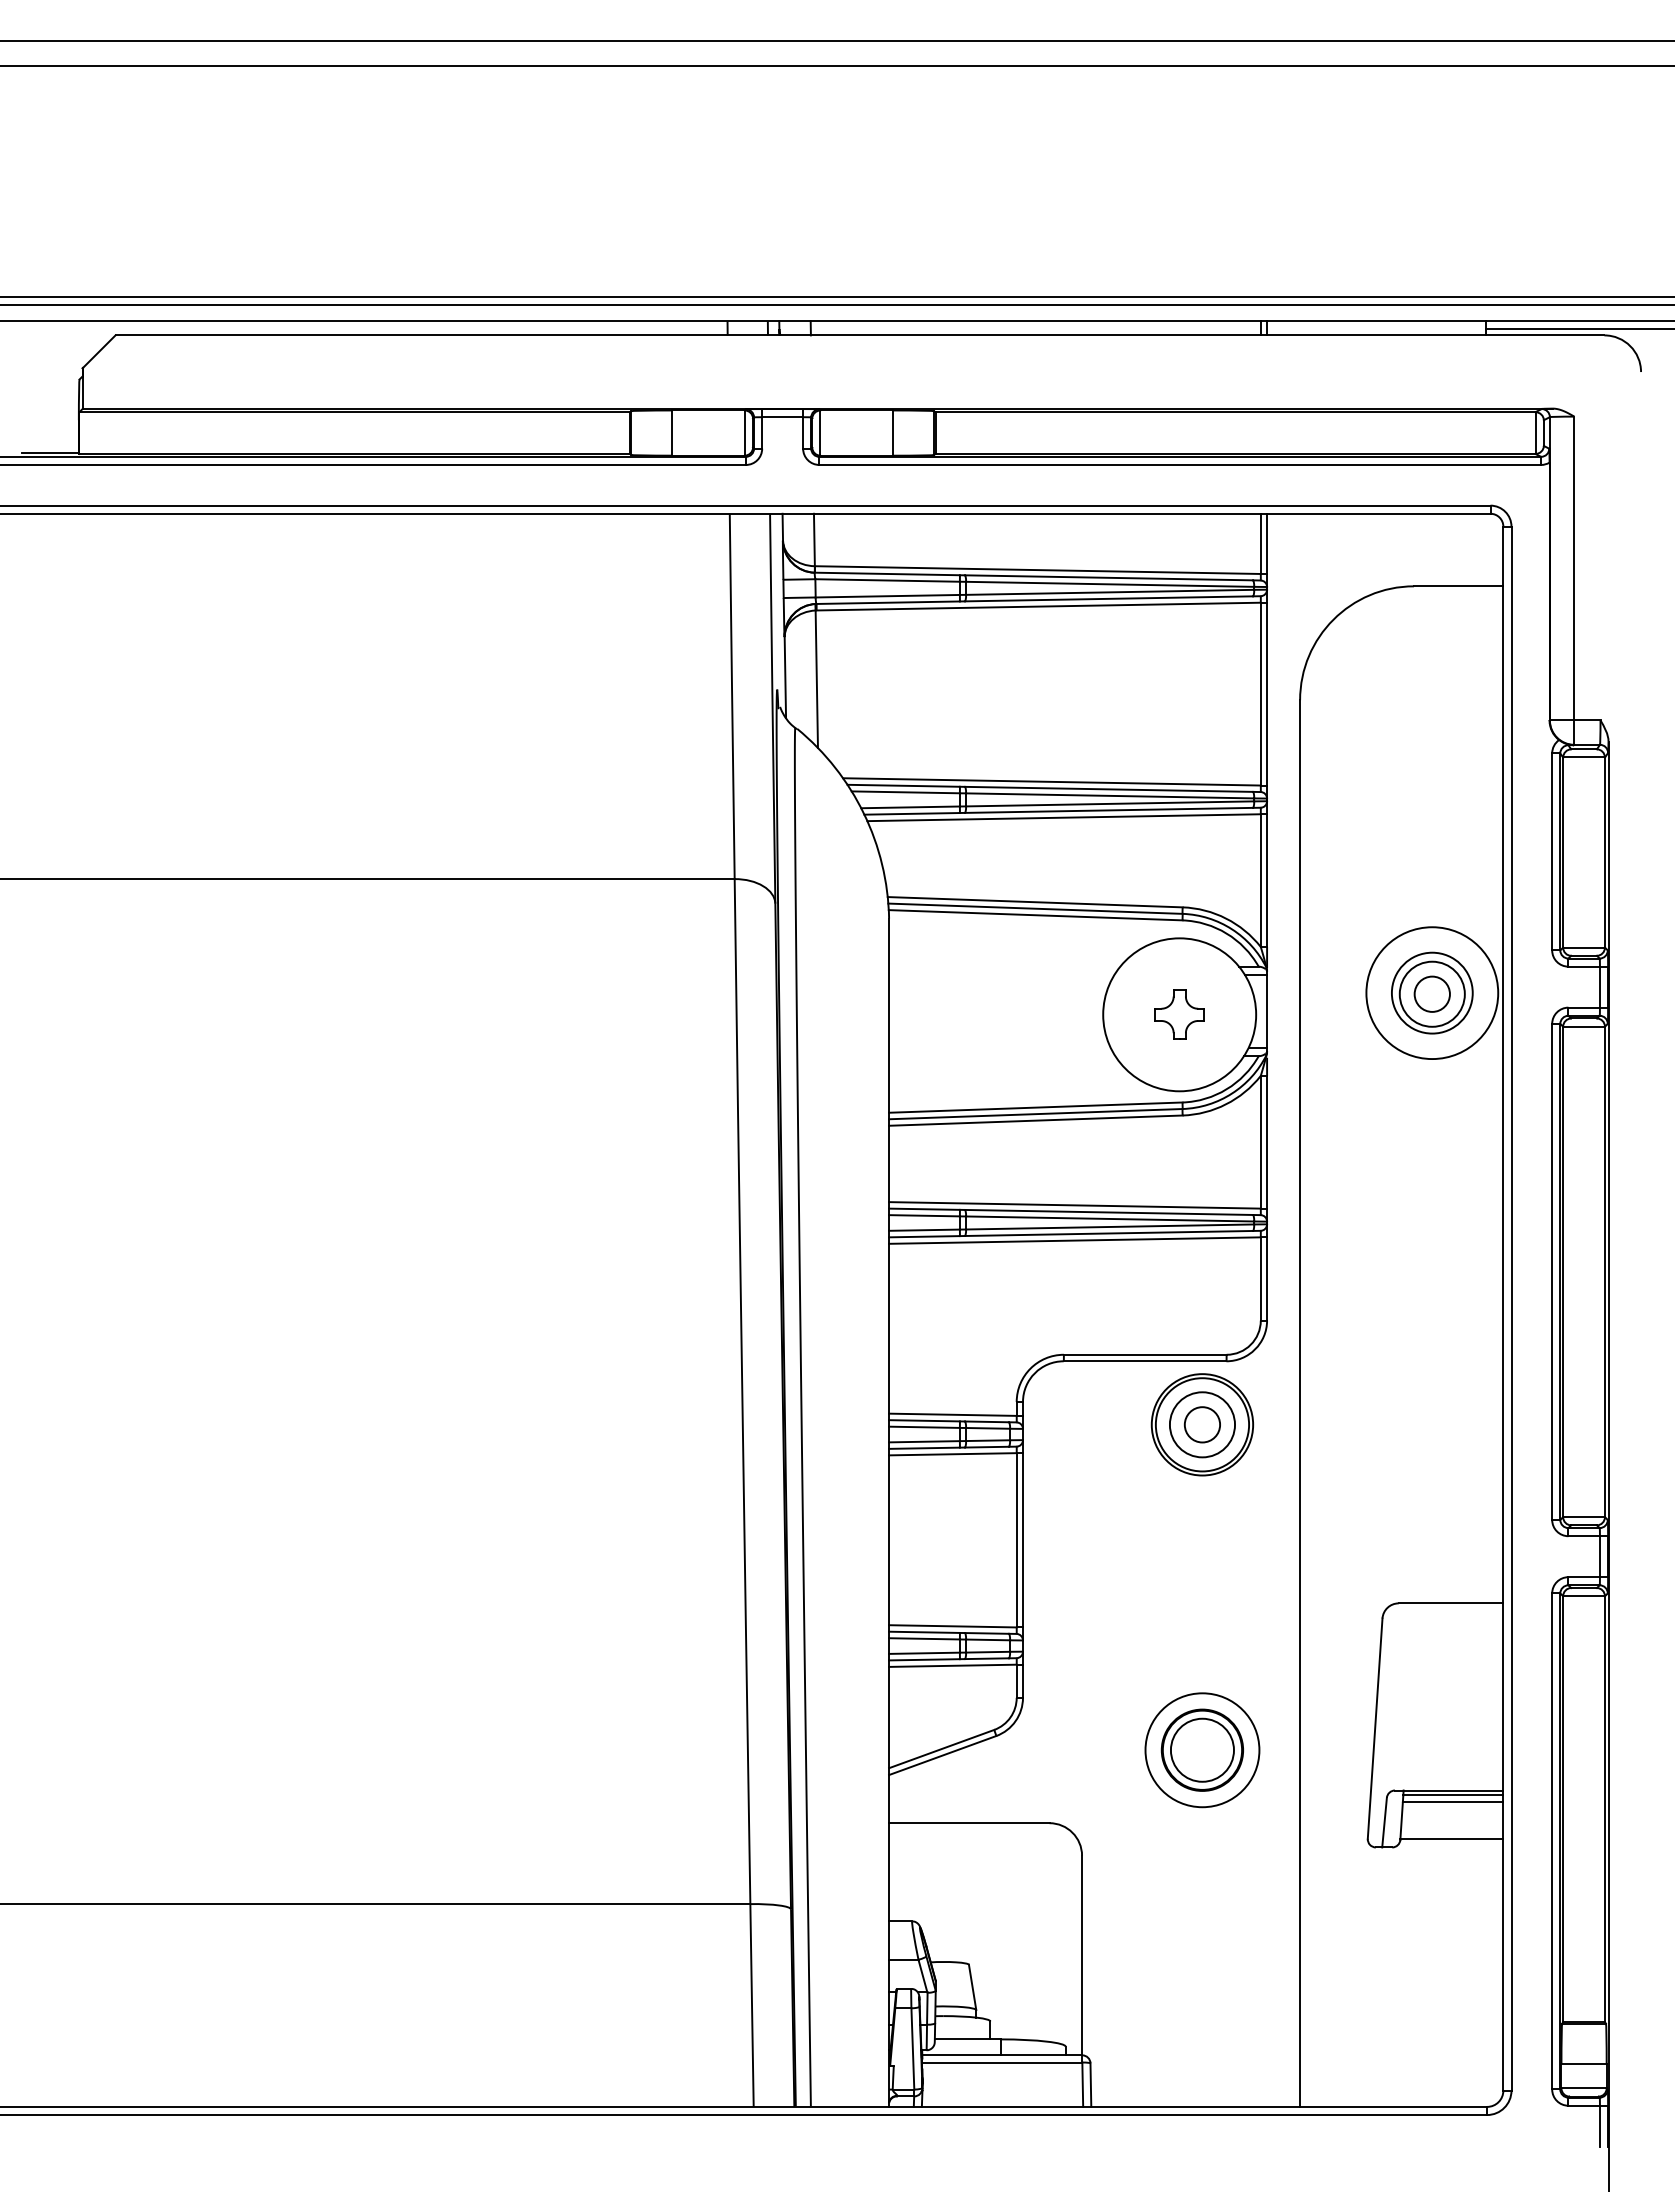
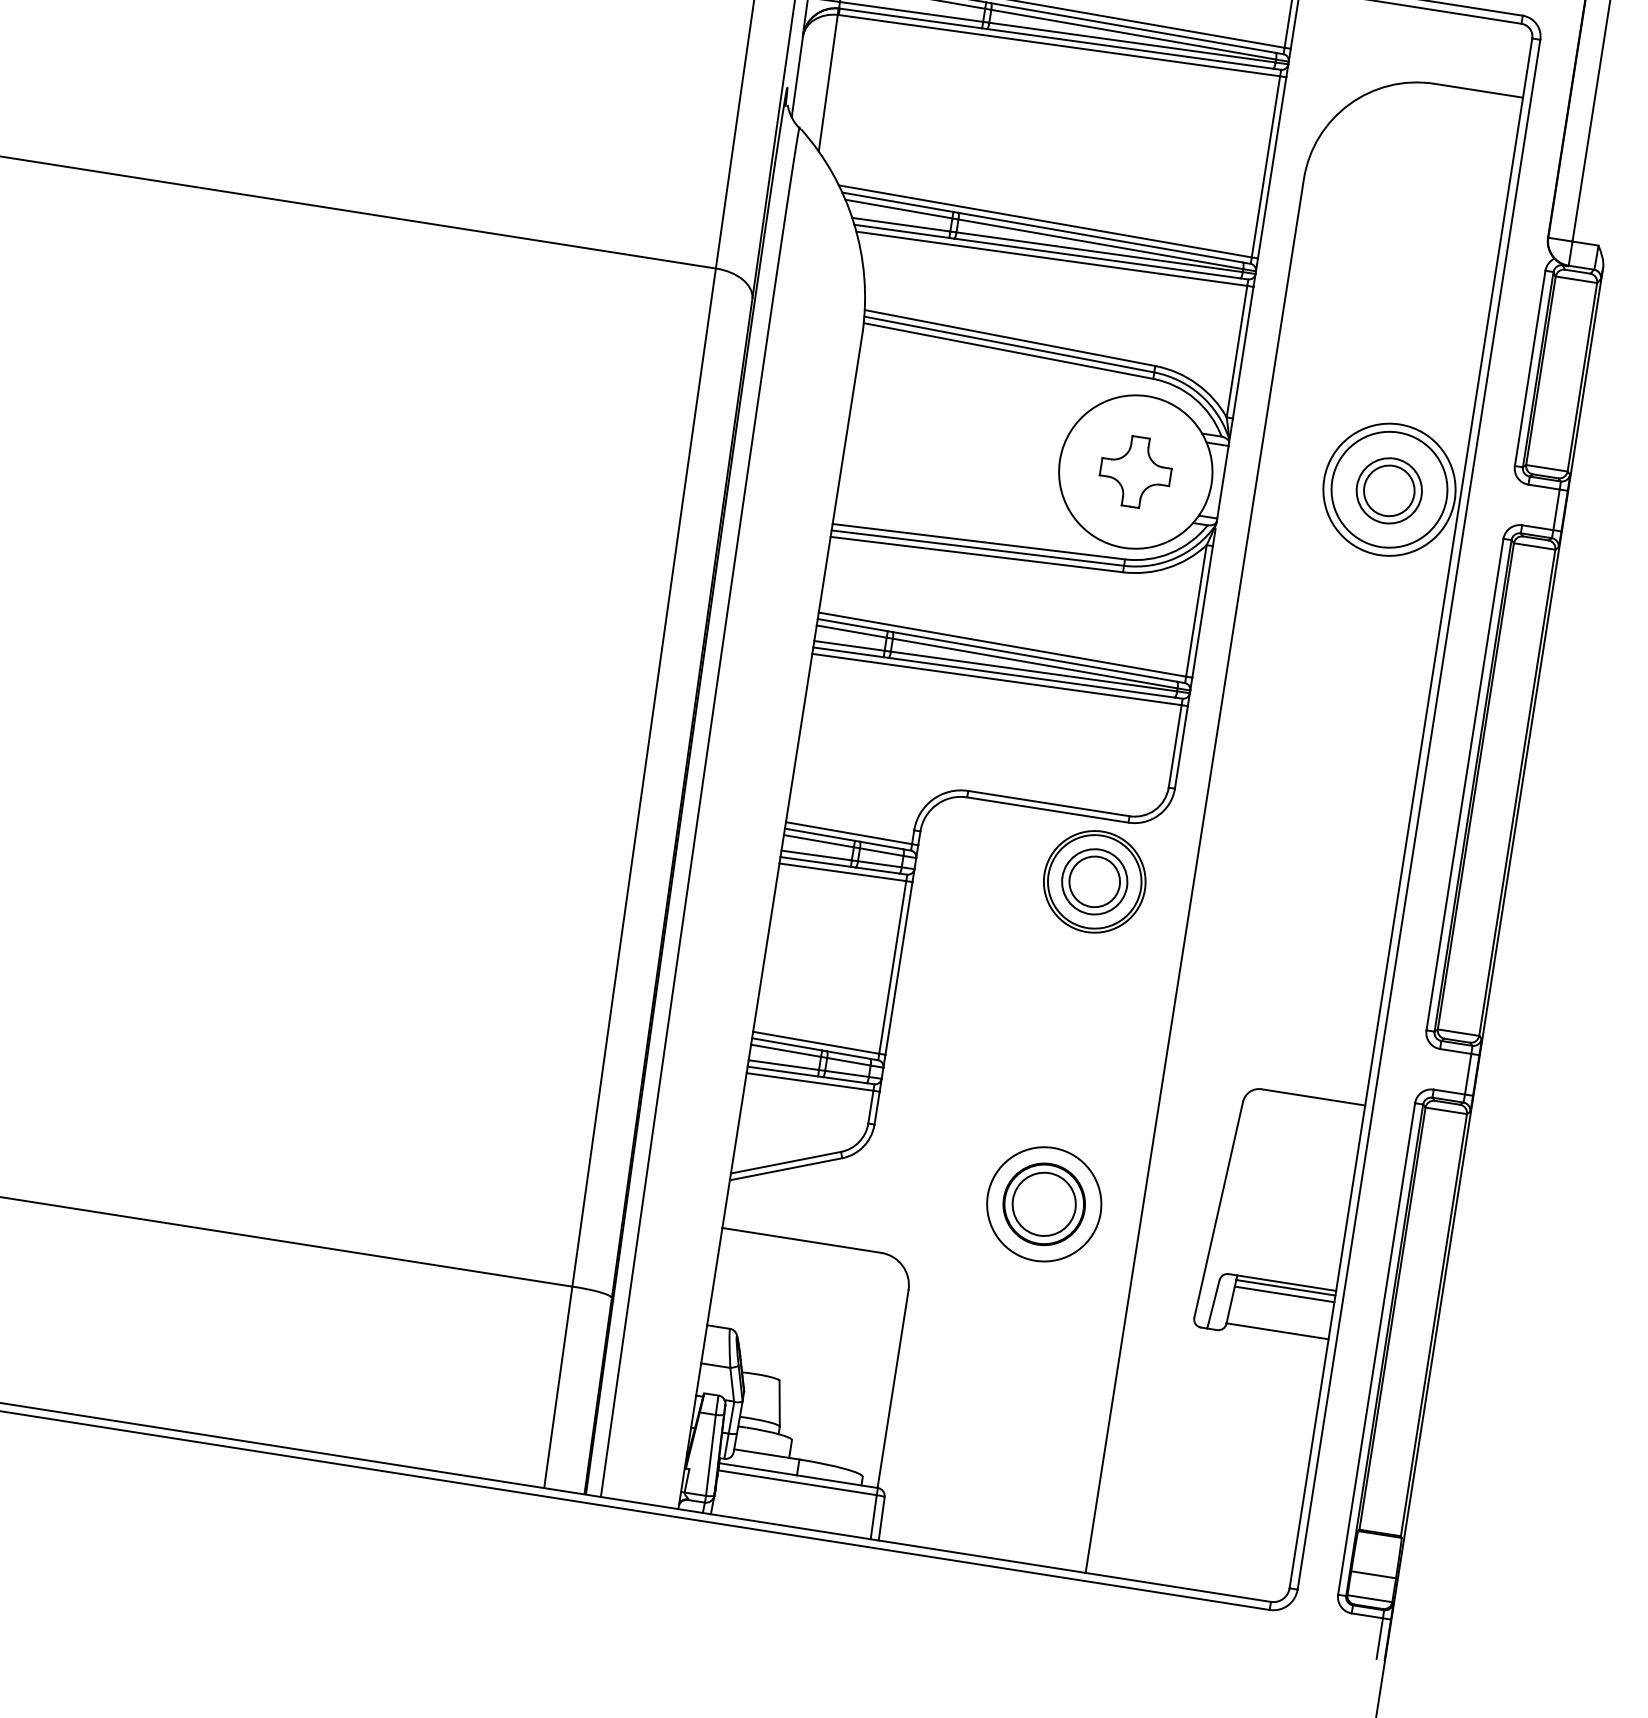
circle: (1432, 992) -> (1389, 489), size x1.43
circle: (1432, 994) -> (1389, 491), size x1.43
part: (1179, 1014) -> (1135, 471), size x1.43
circle: (1202, 1424) -> (1094, 881), size x1.43

